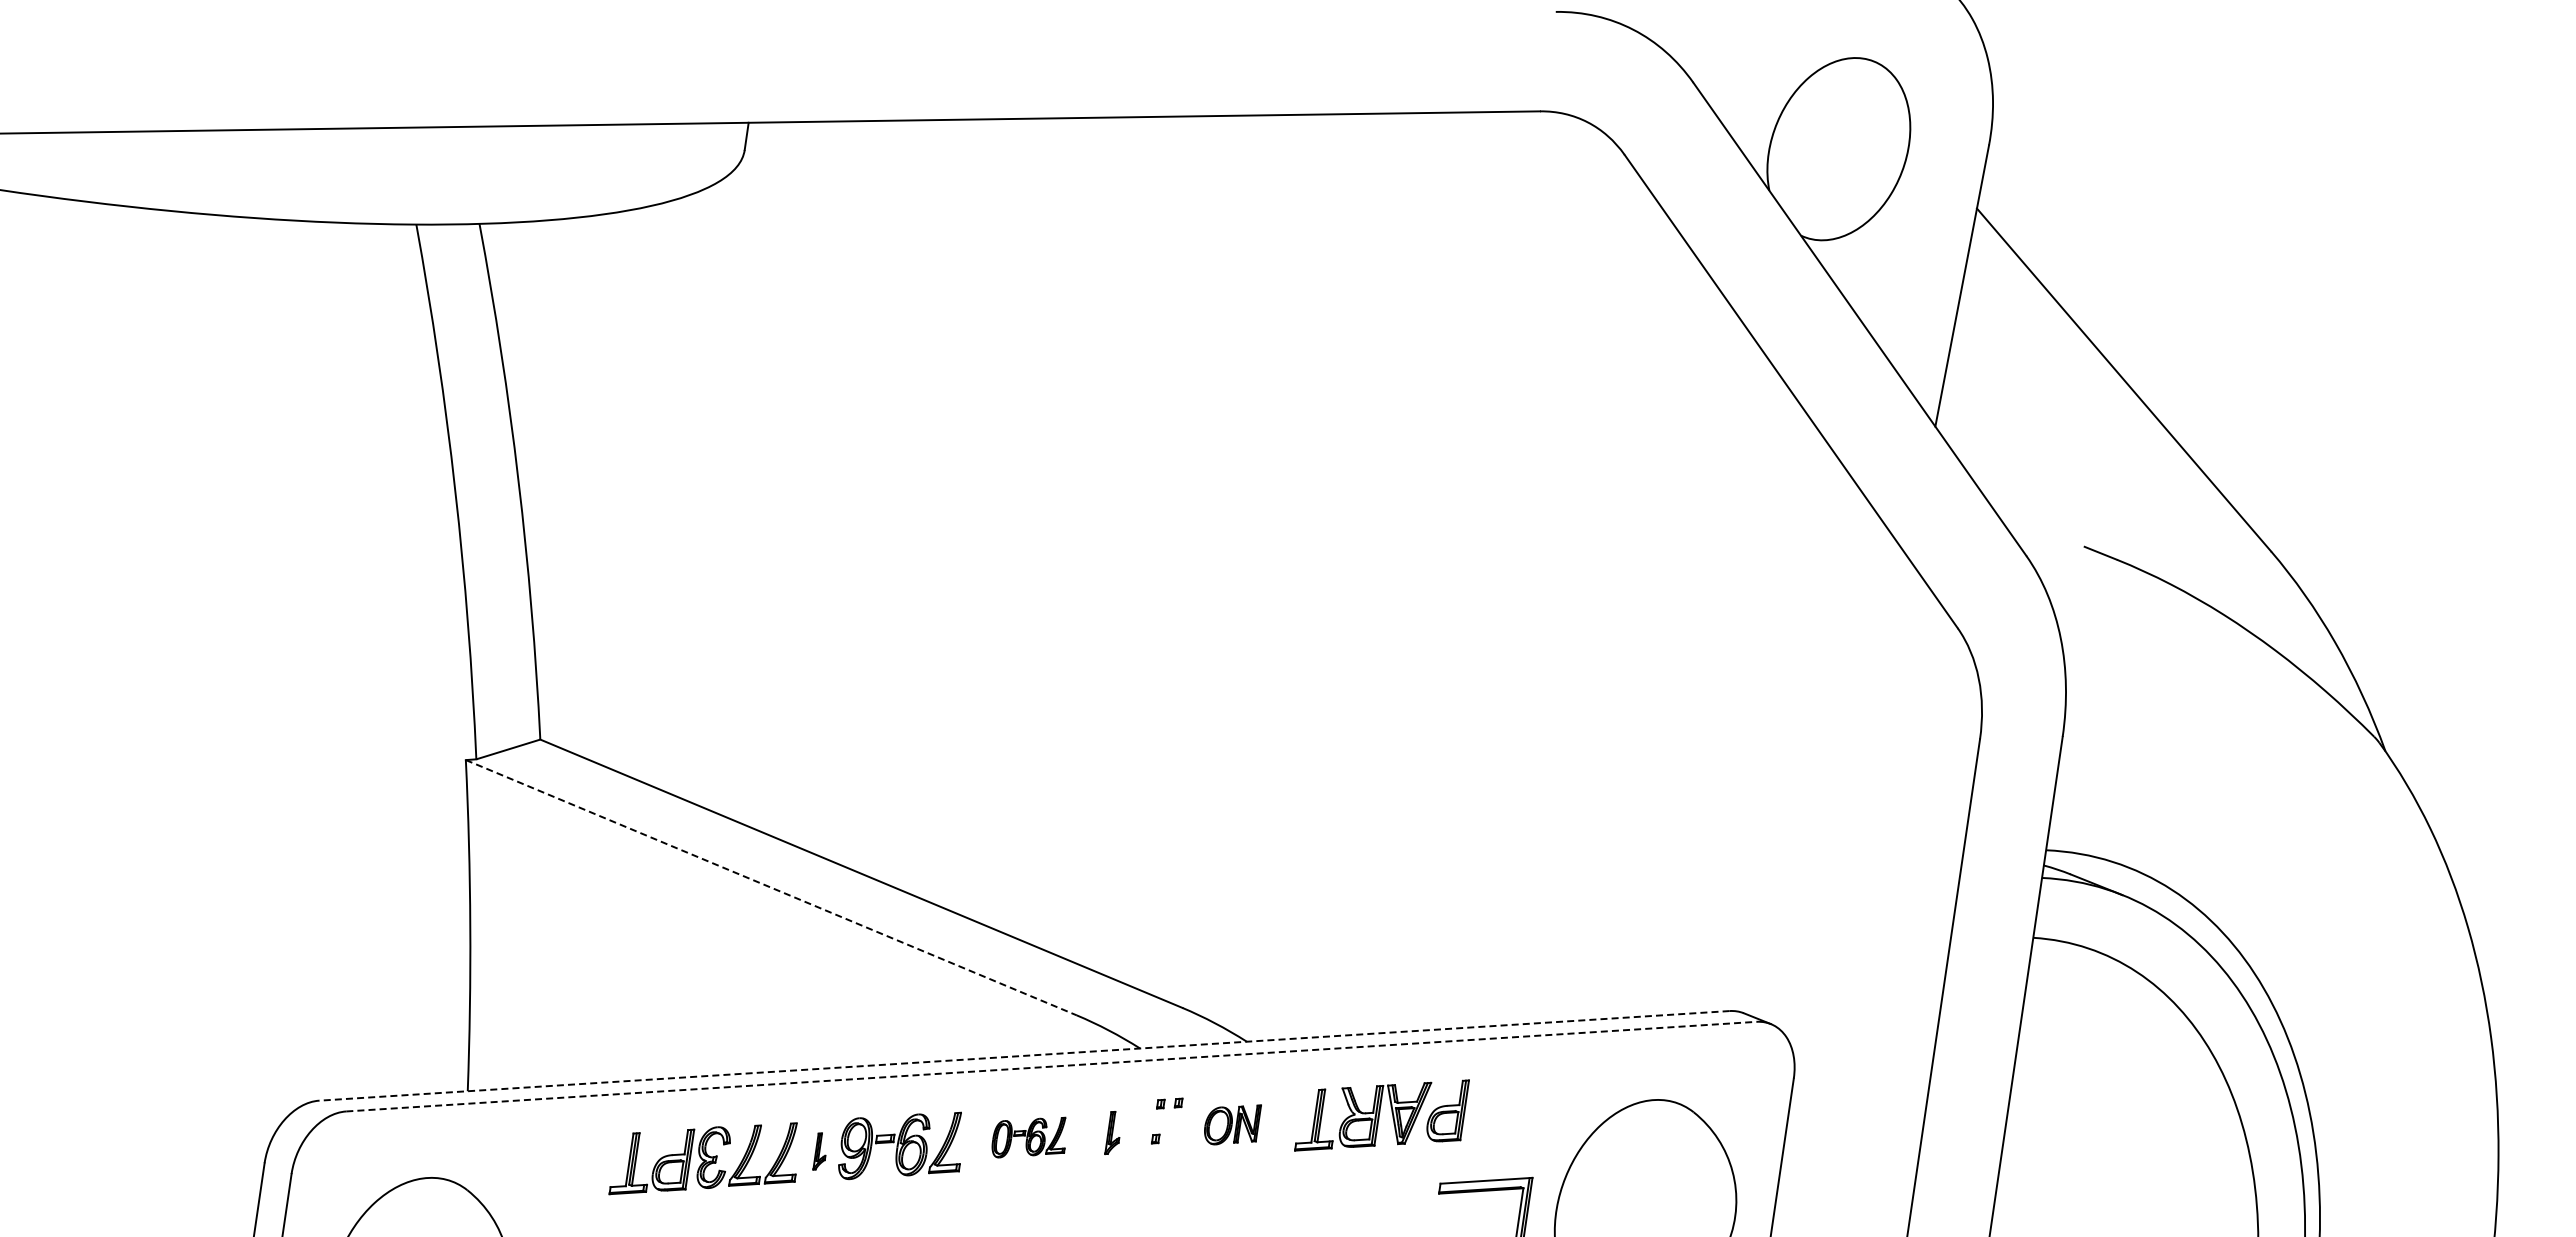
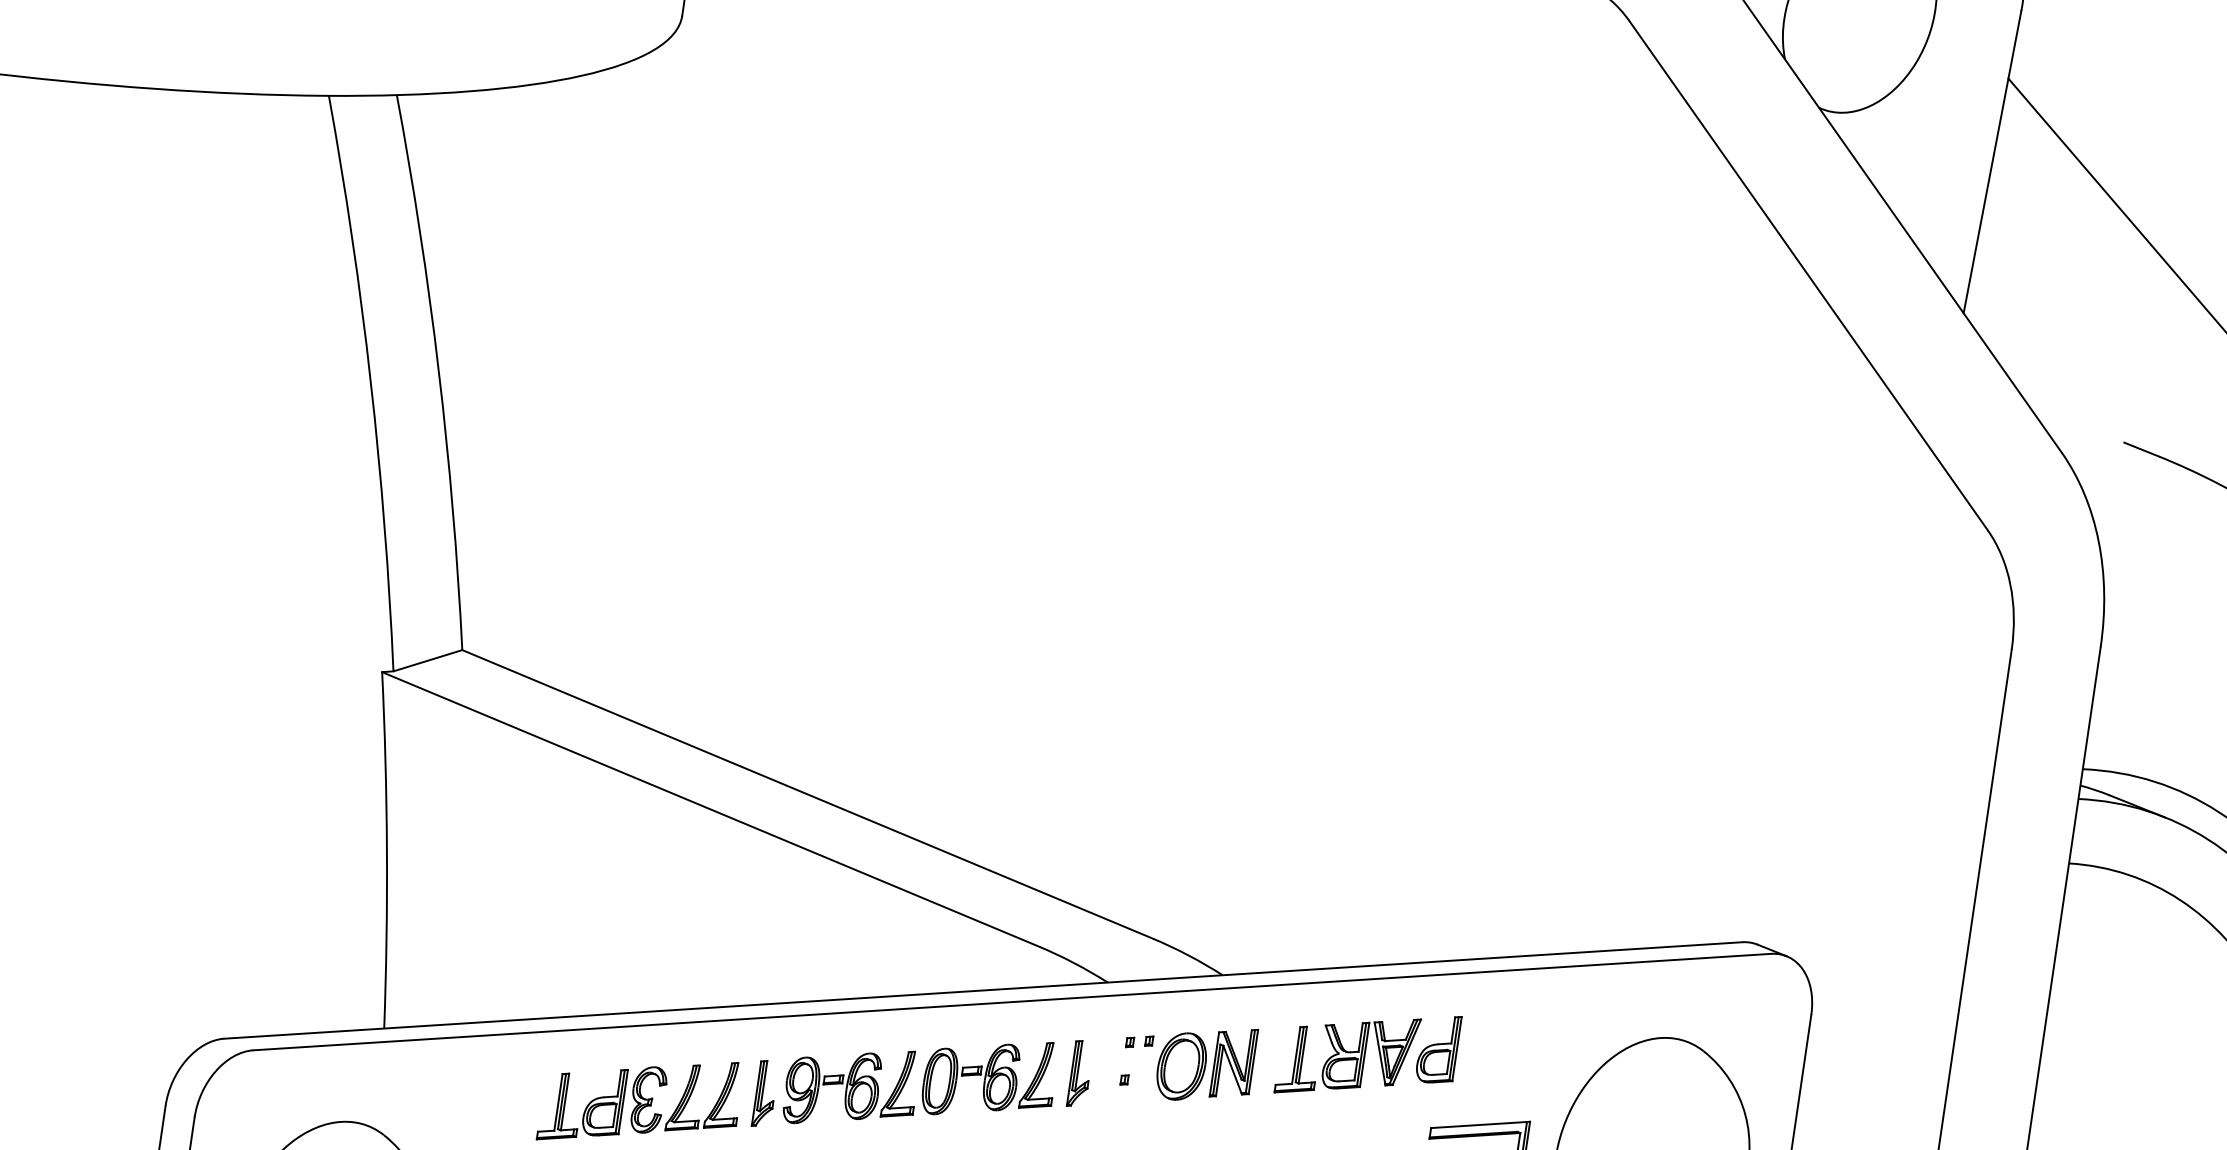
line: (771, 887) -> (711, 809), dashed -> solid
line: (1024, 1055) -> (983, 990), dashed -> solid
line: (1051, 1066) -> (1012, 1001), dashed -> solid
part: (1232, 1124) -> (1207, 1064), size x1.67
part: (1112, 1132) -> (1078, 1072), size x1.43
part: (1028, 1137) -> (987, 1078), size x1.67
part: (819, 1151) -> (762, 1093), size x1.67

